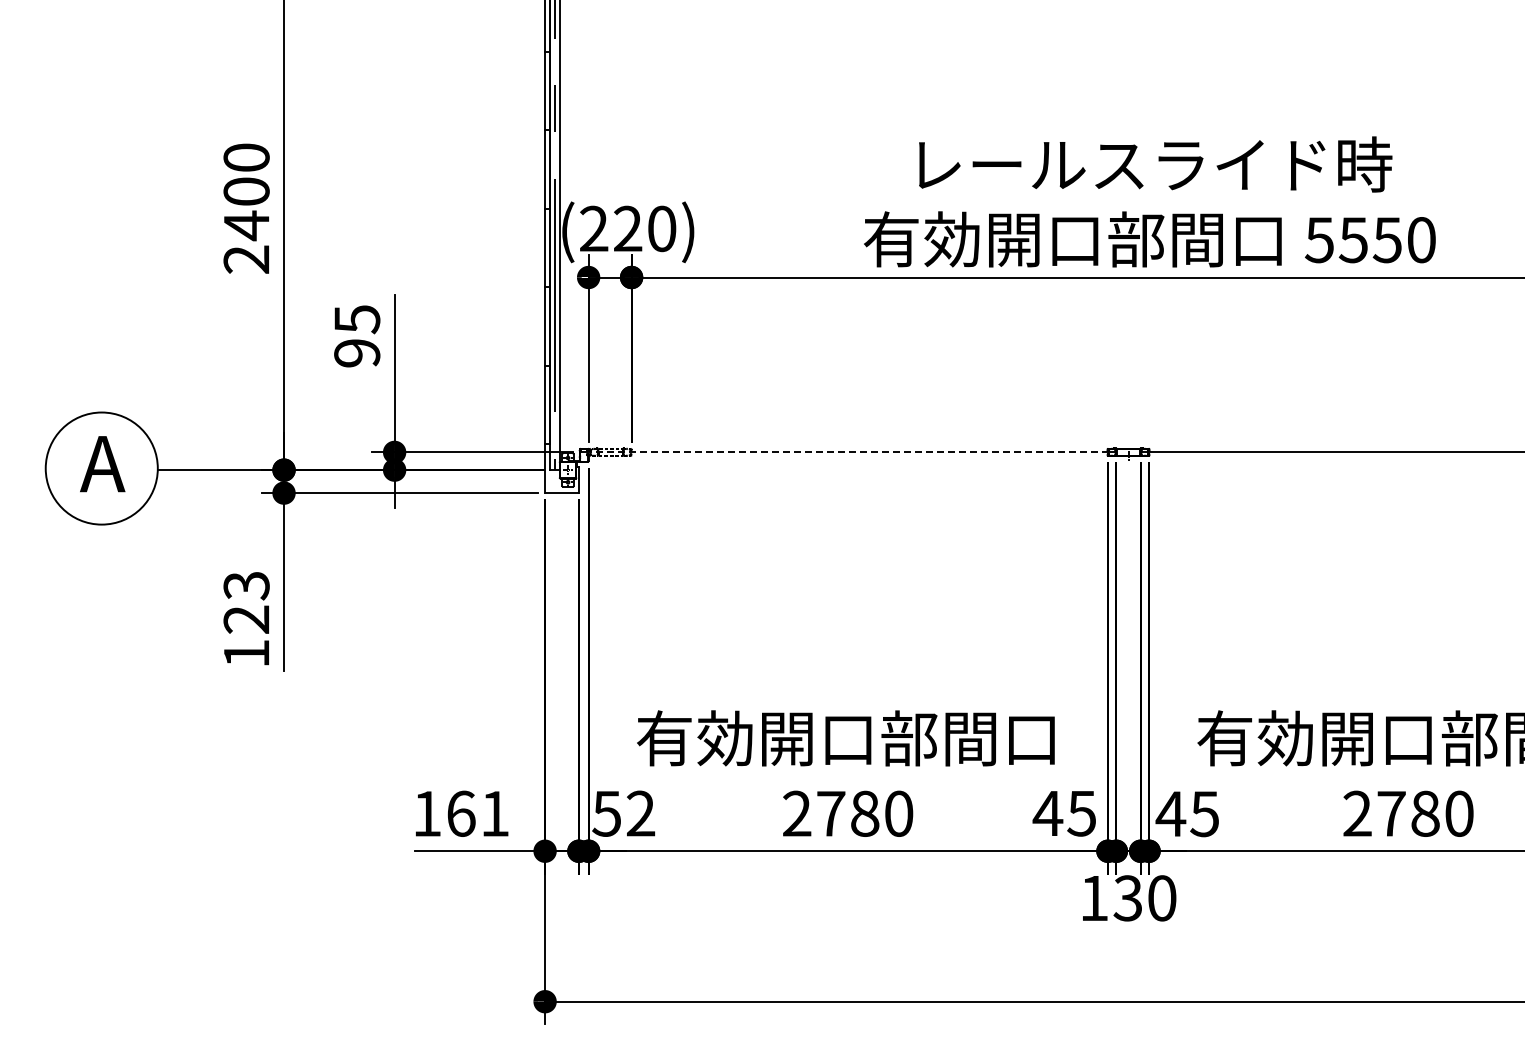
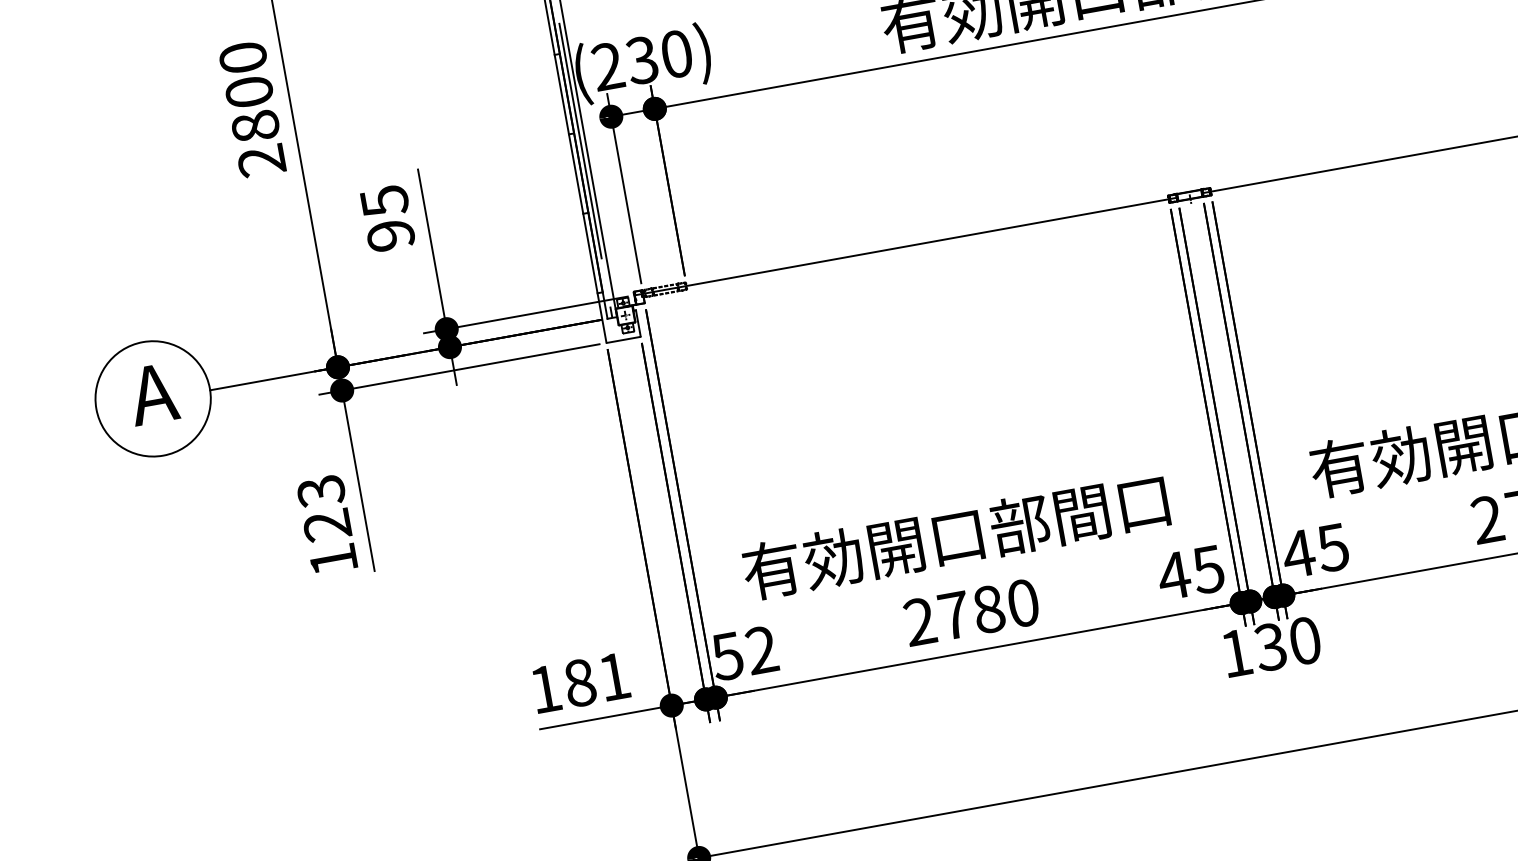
text: (246, 225) -> (255, 126), 2400 -> 2800
text: (627, 229) -> (641, 61), (220) -> (230)
line: (847, 452) -> (905, 246), dashed -> solid
text: (461, 813) -> (580, 682), 161 -> 181

